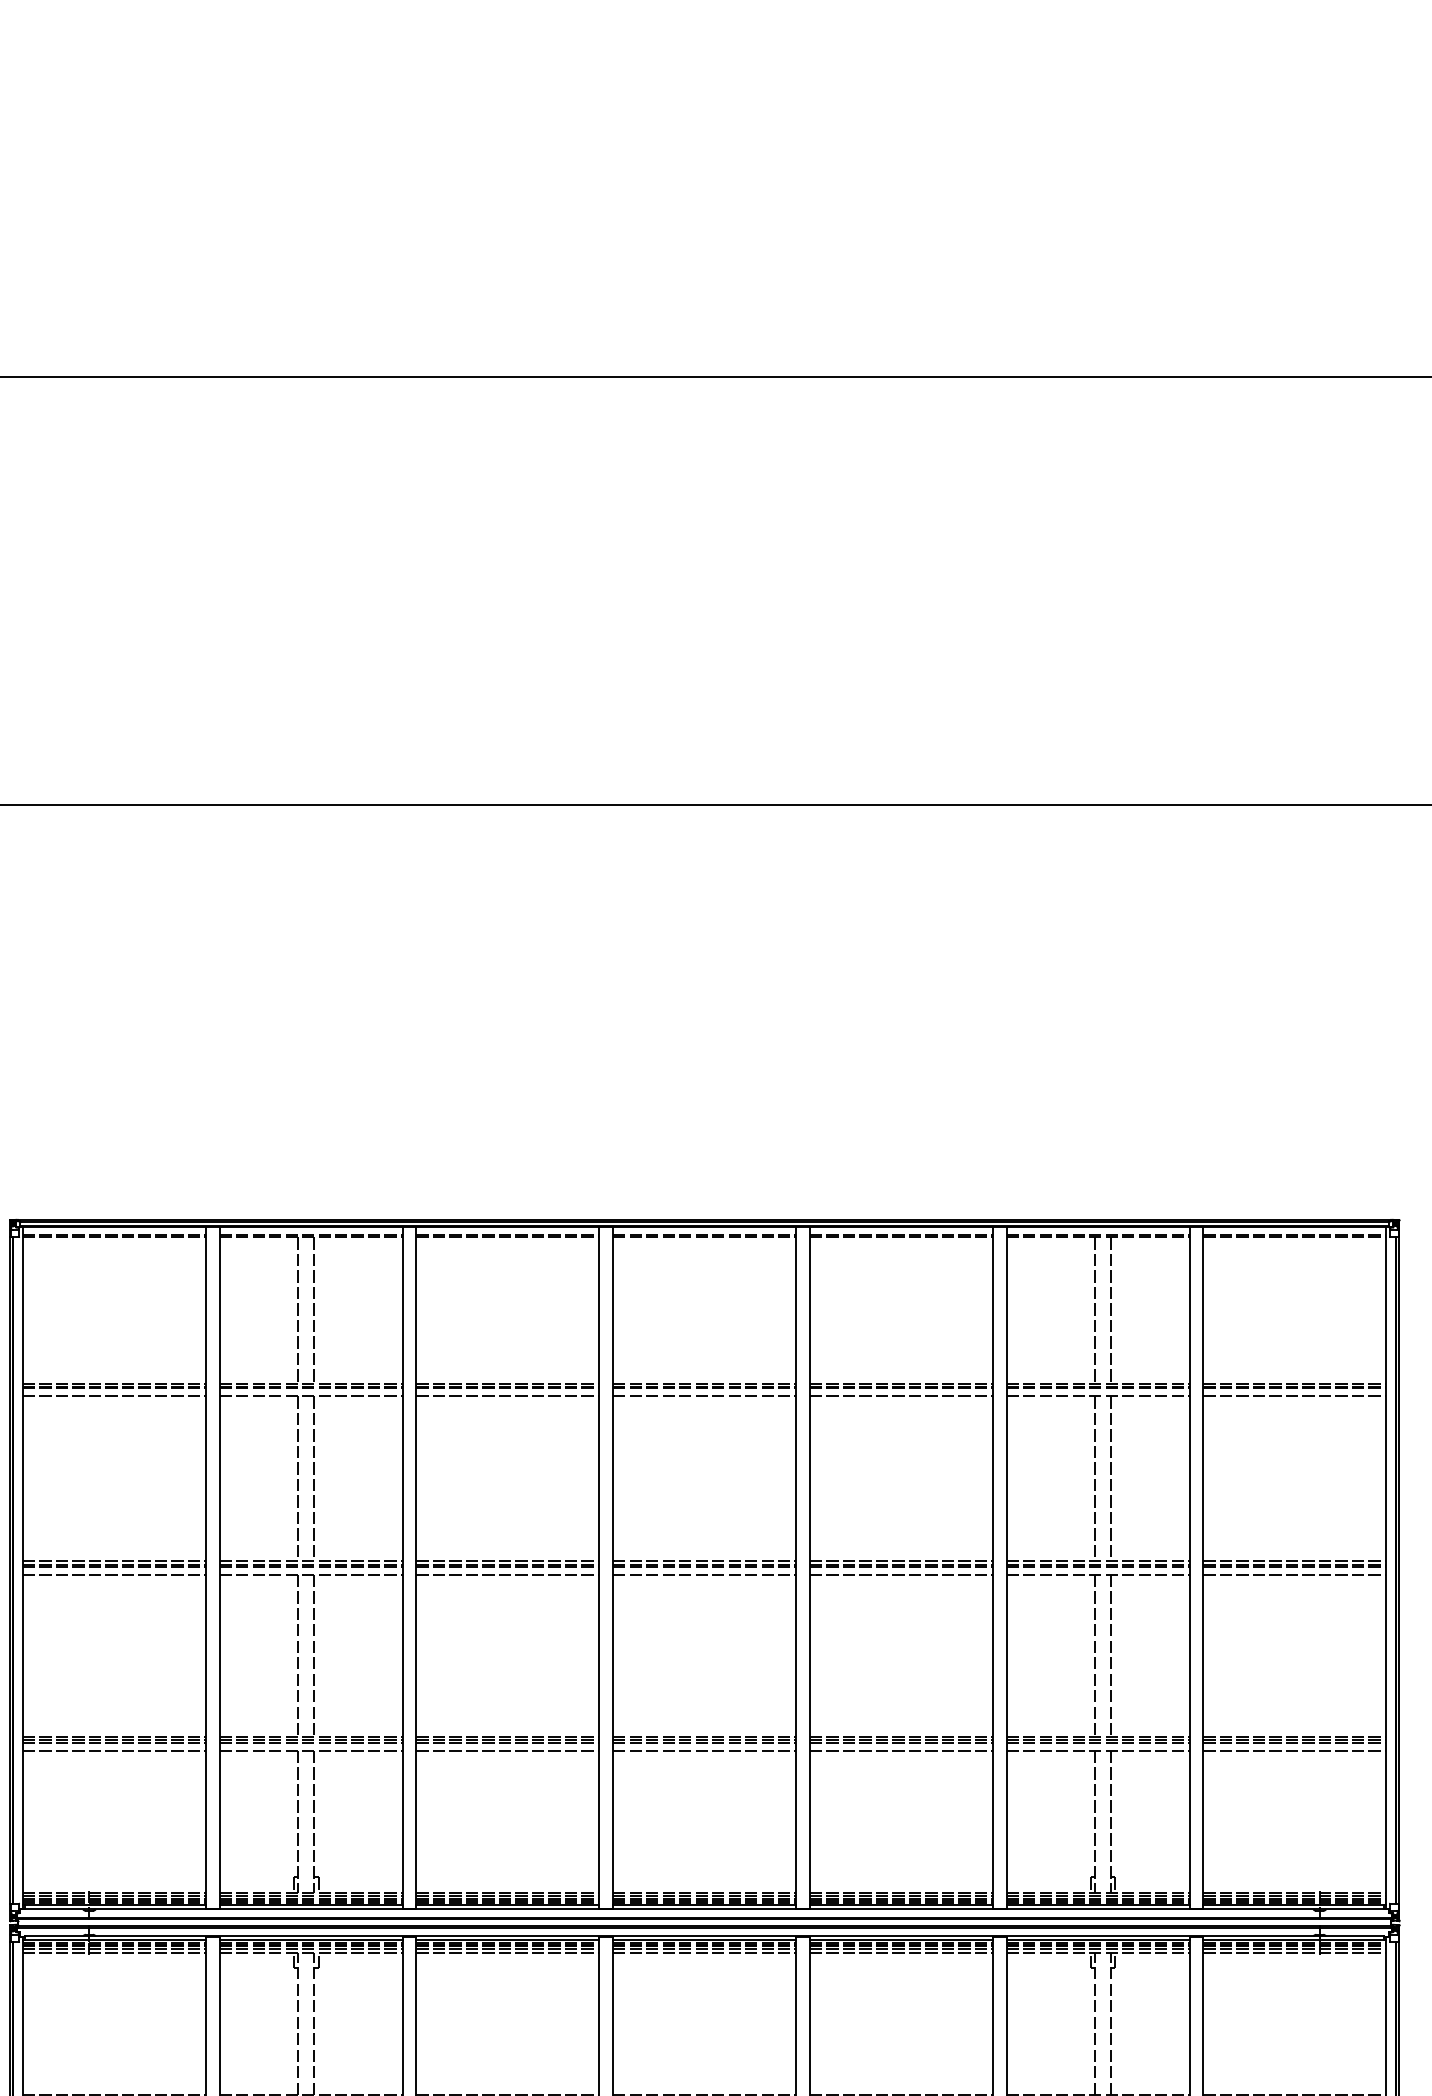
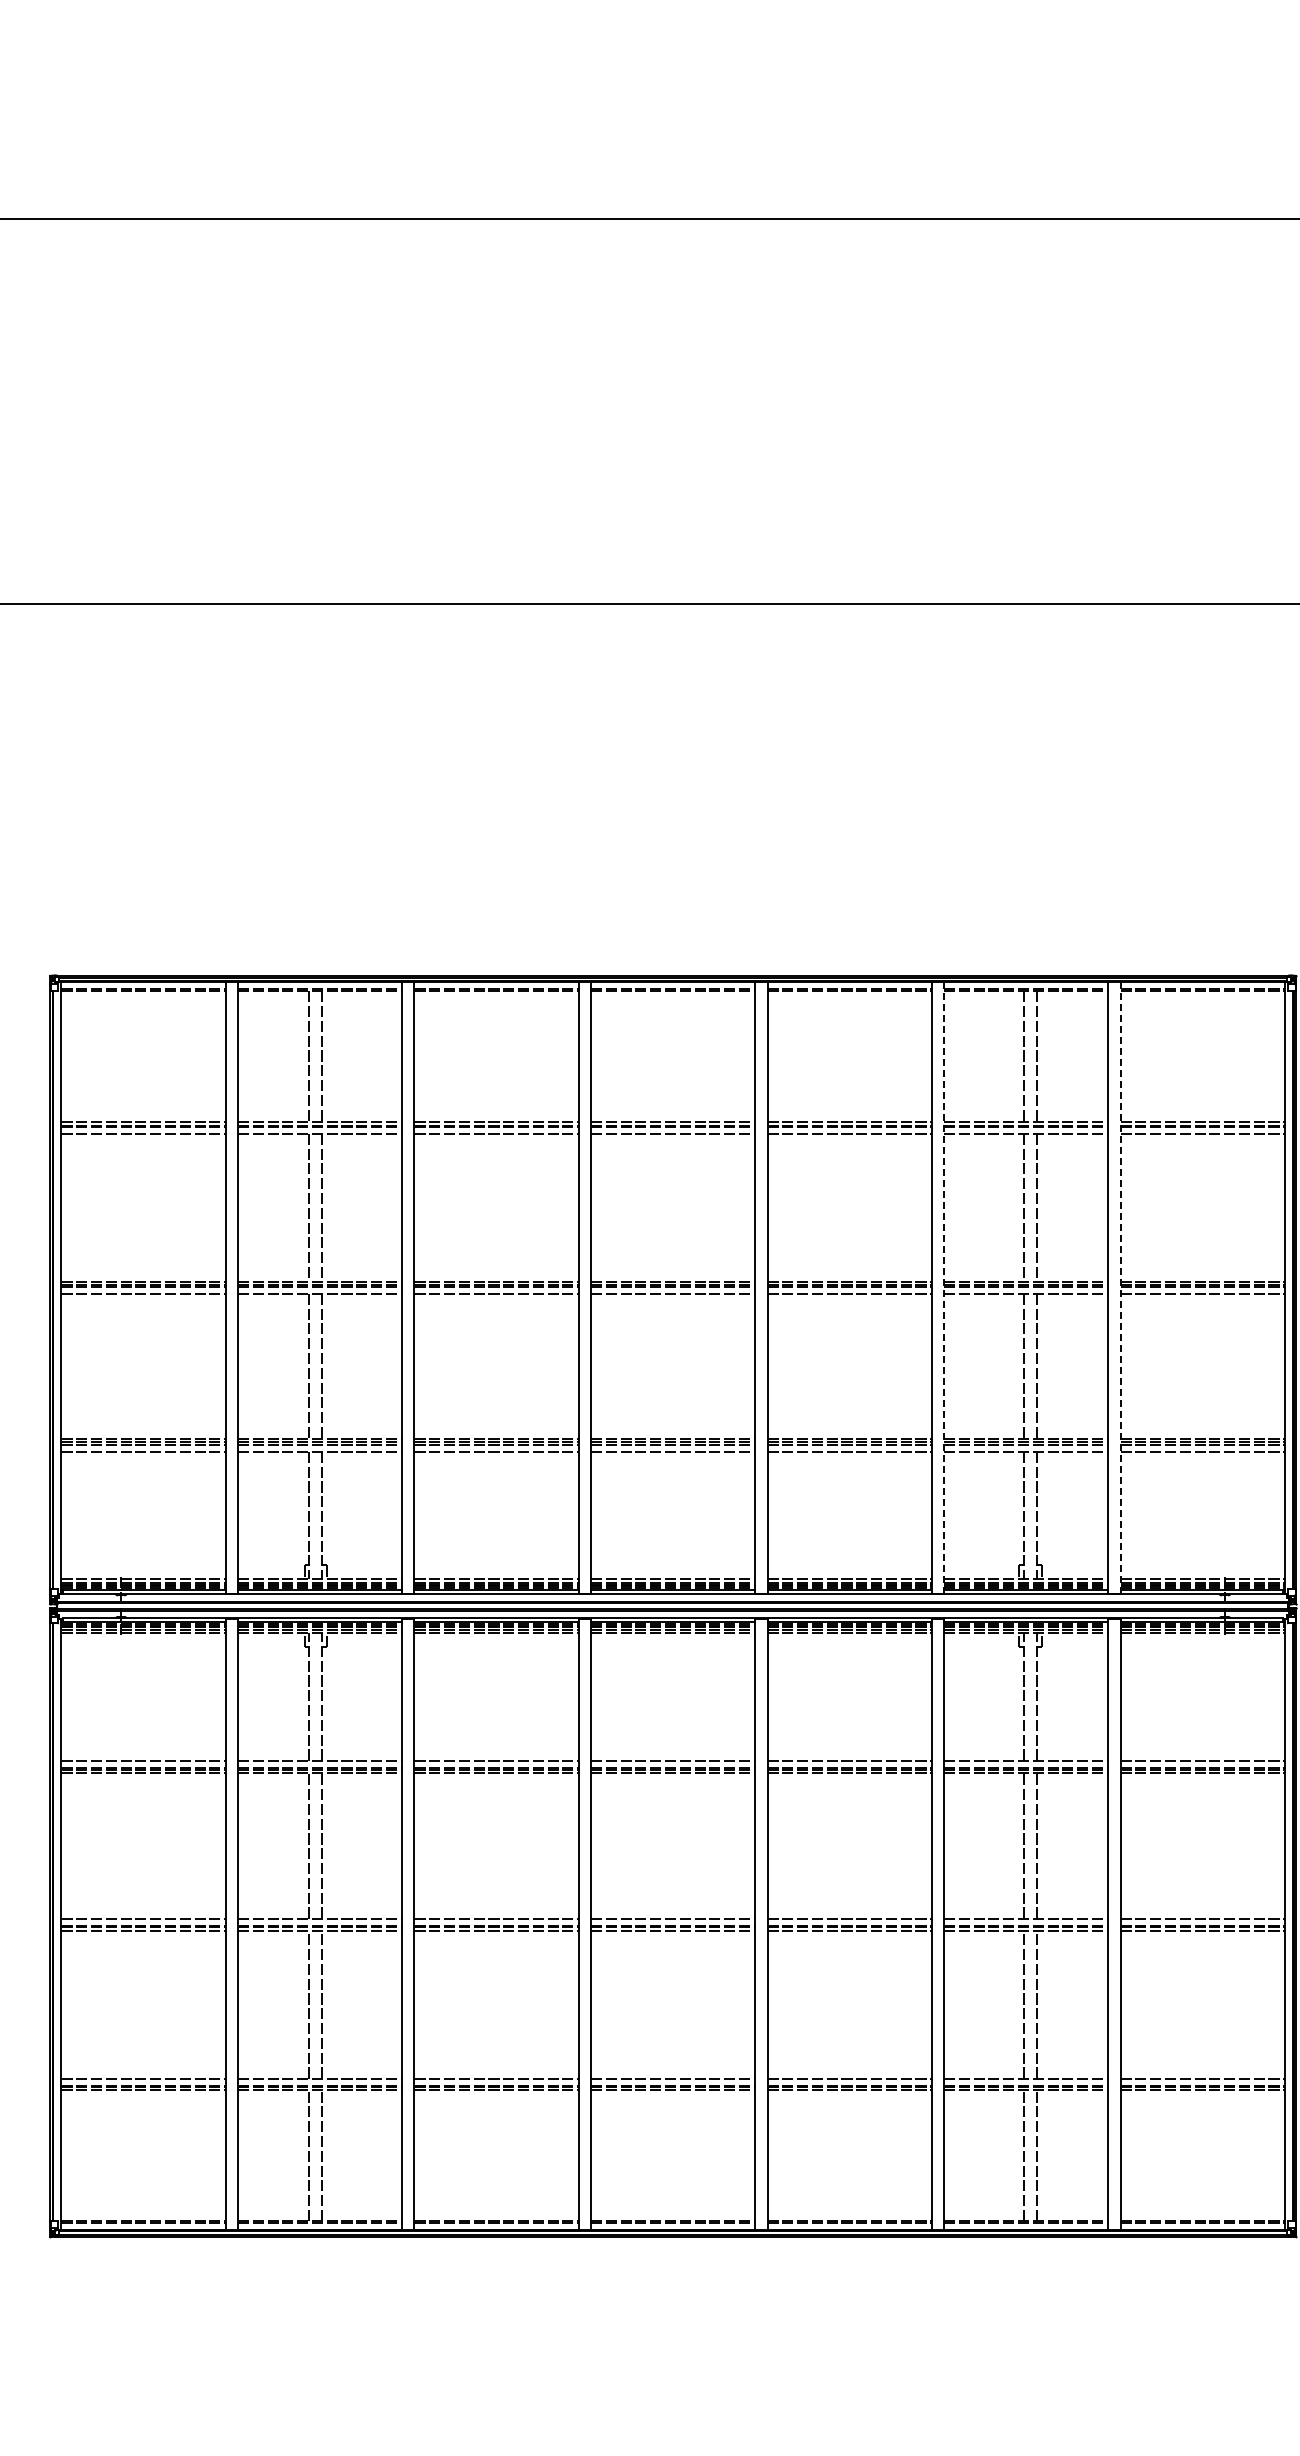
line: (1007, 1567) -> (944, 1287), solid -> dashed
line: (1203, 1567) -> (1120, 1287), solid -> dashed

